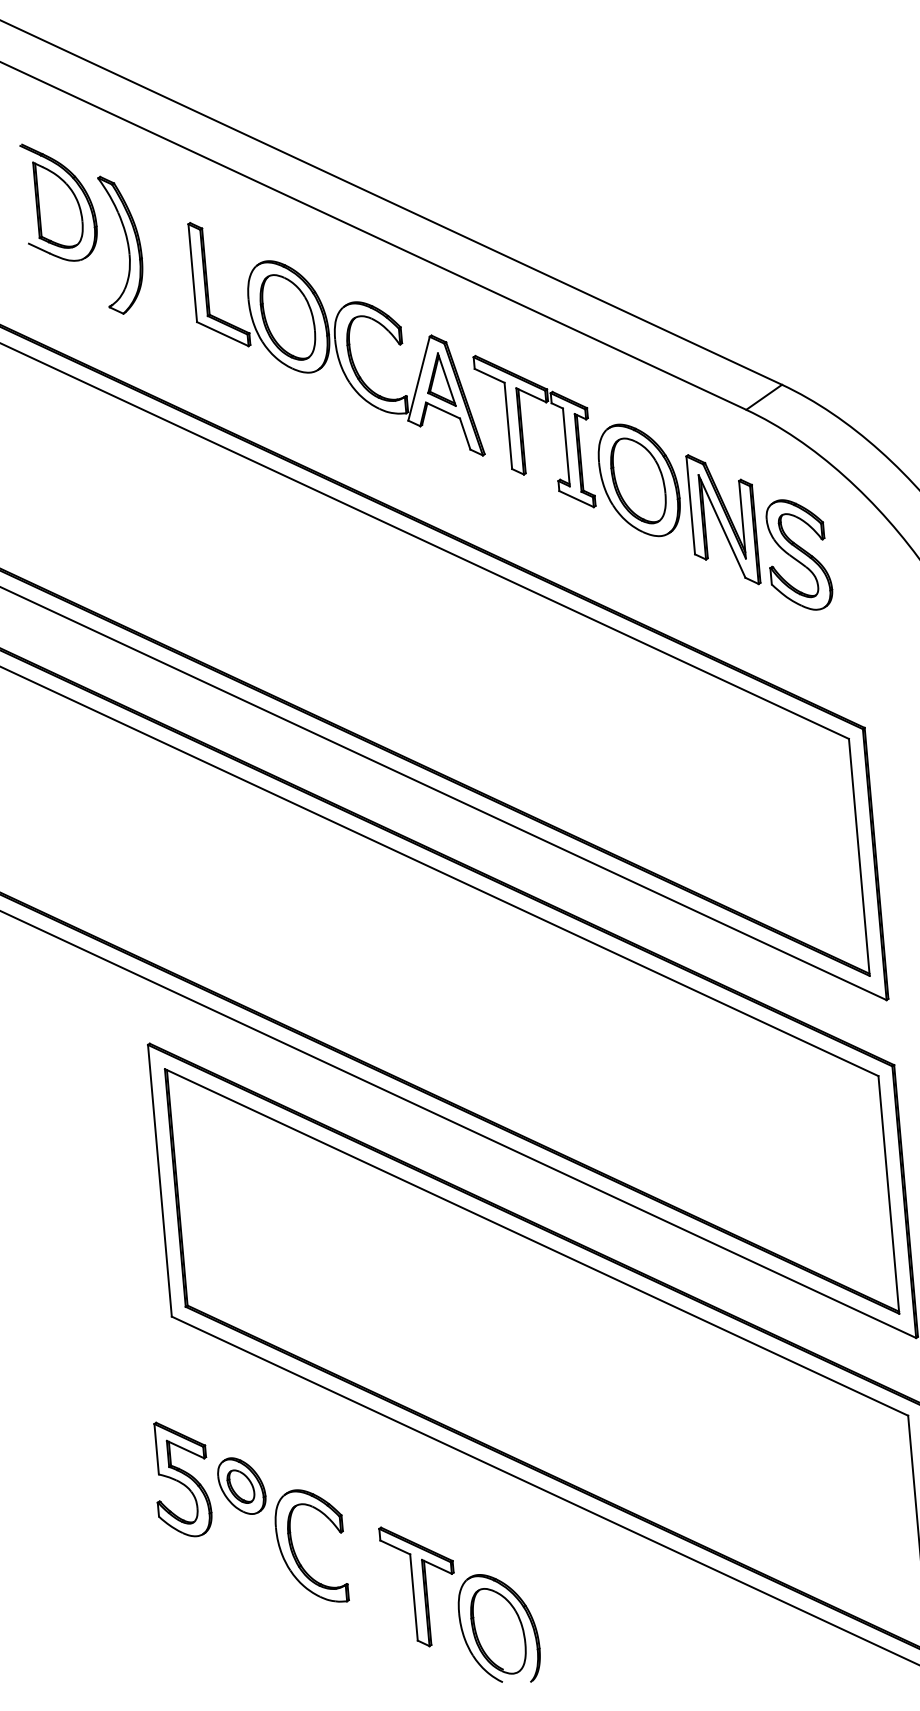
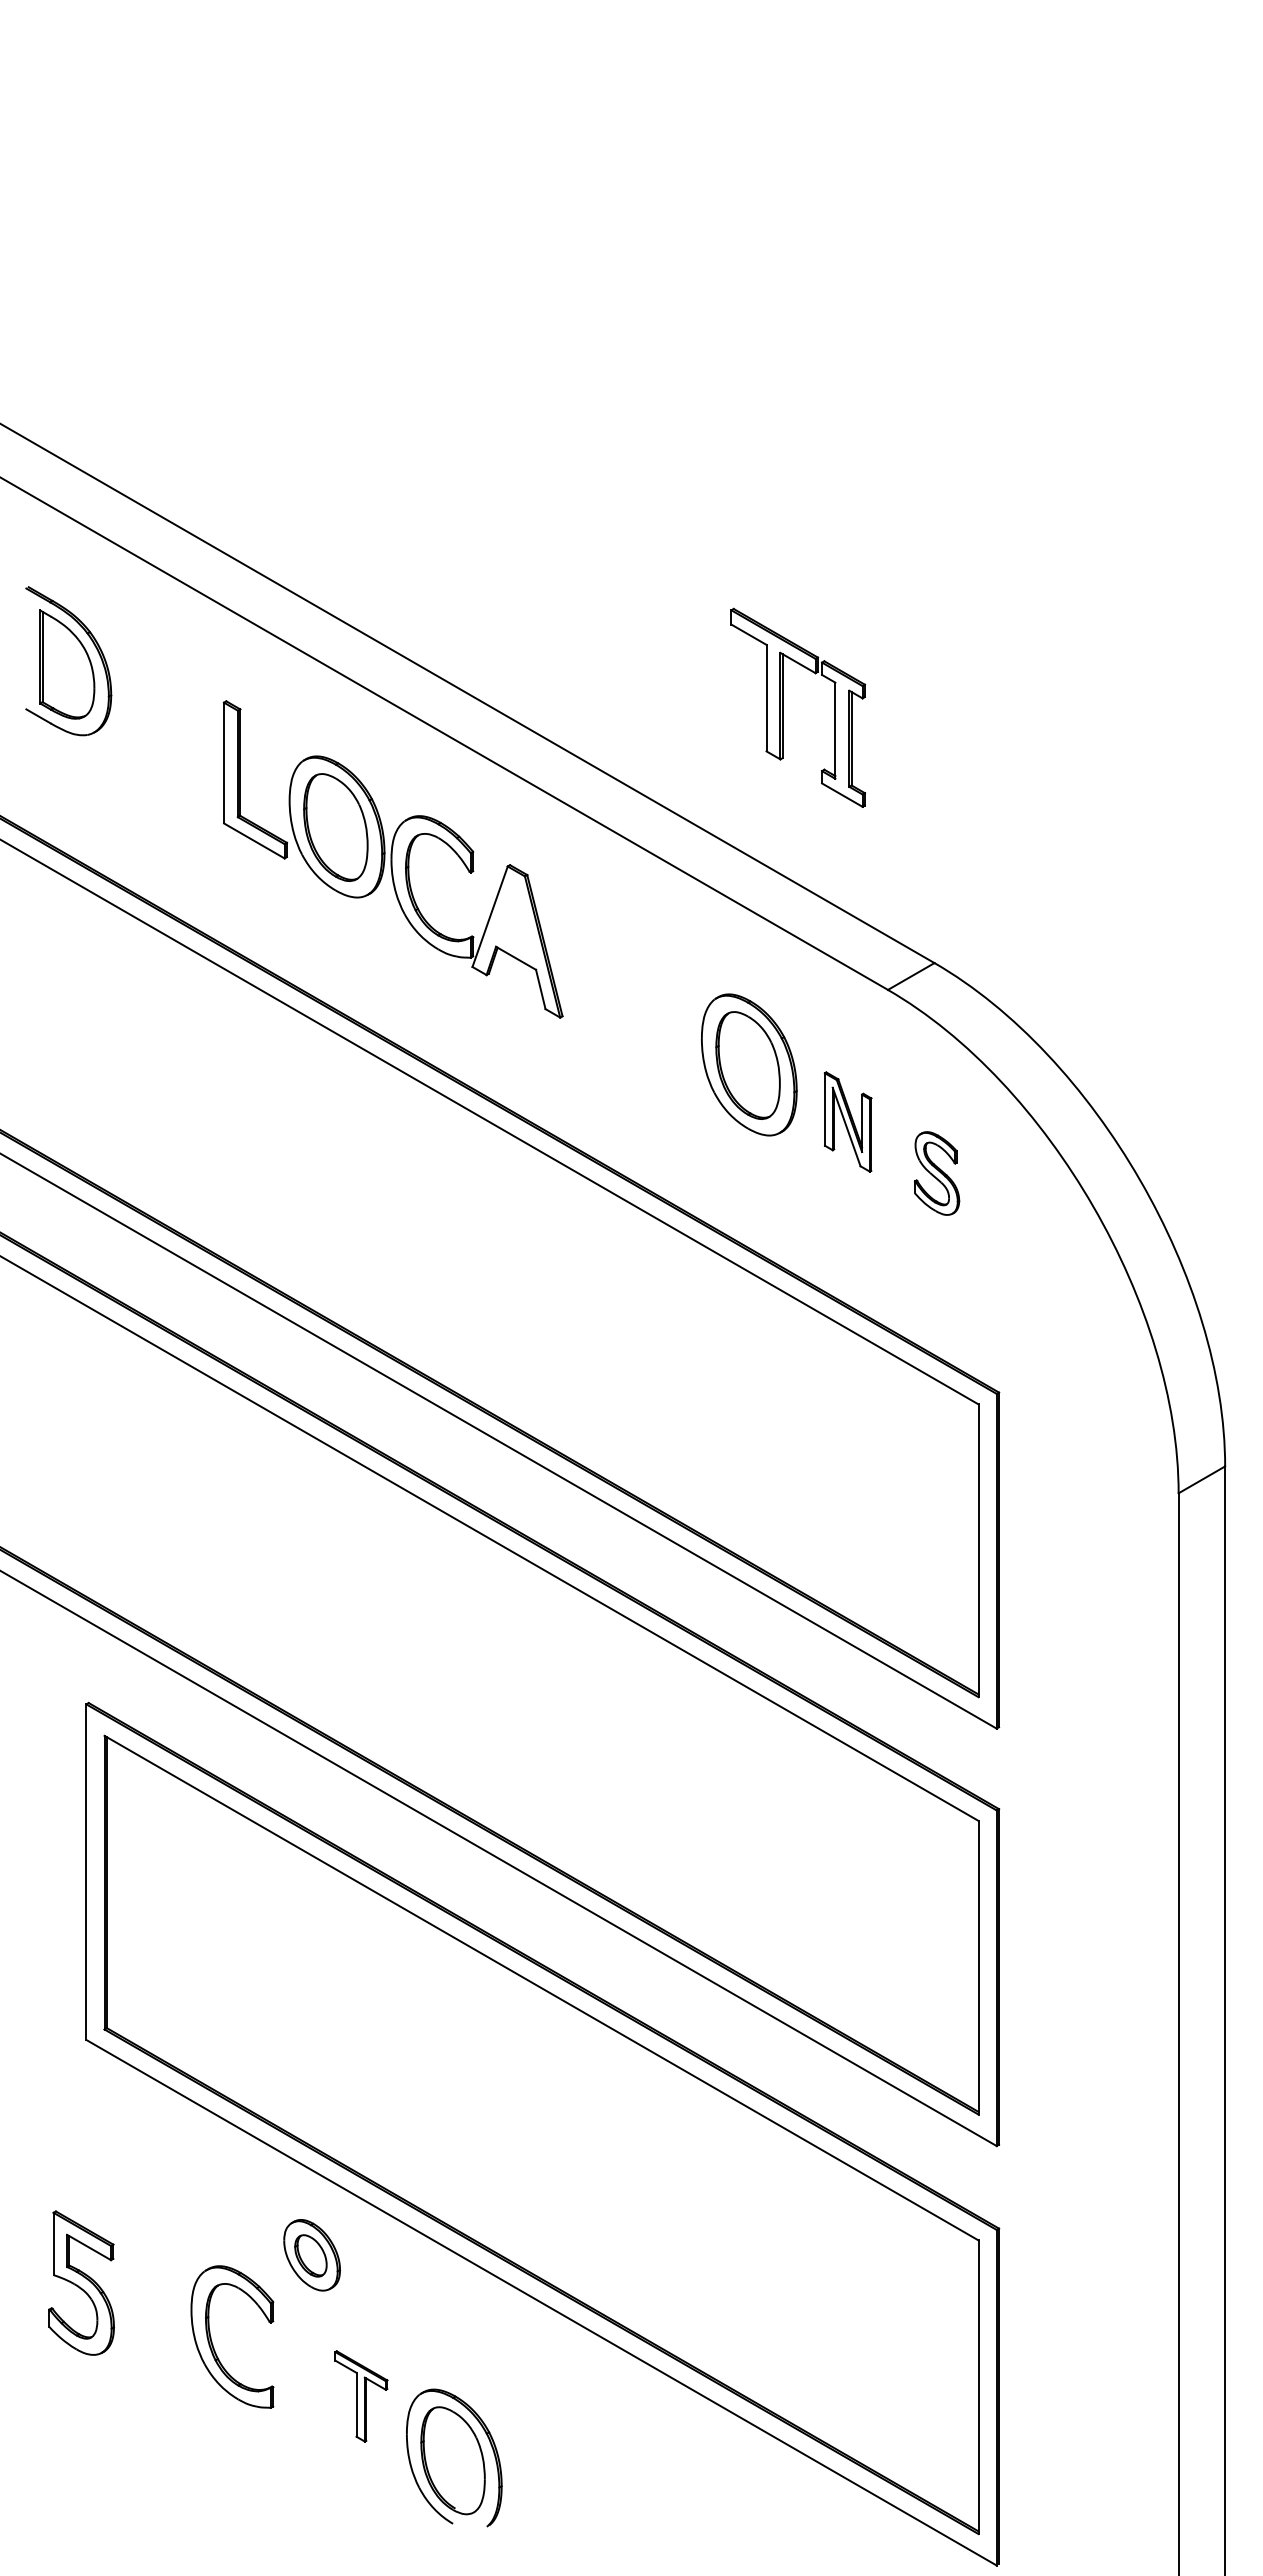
part: (126, 242) -> (146, 718), removed
part: (439, 380) -> (515, 920), removed
part: (522, 432) -> (783, 707), moved
part: (722, 519) -> (847, 1121), size x0.6
part: (798, 554) -> (936, 1173), size x0.6
part: (181, 1478) -> (81, 2282), moved
part: (242, 1486) -> (312, 2255), moved
part: (419, 1585) -> (361, 2396), size x0.6

